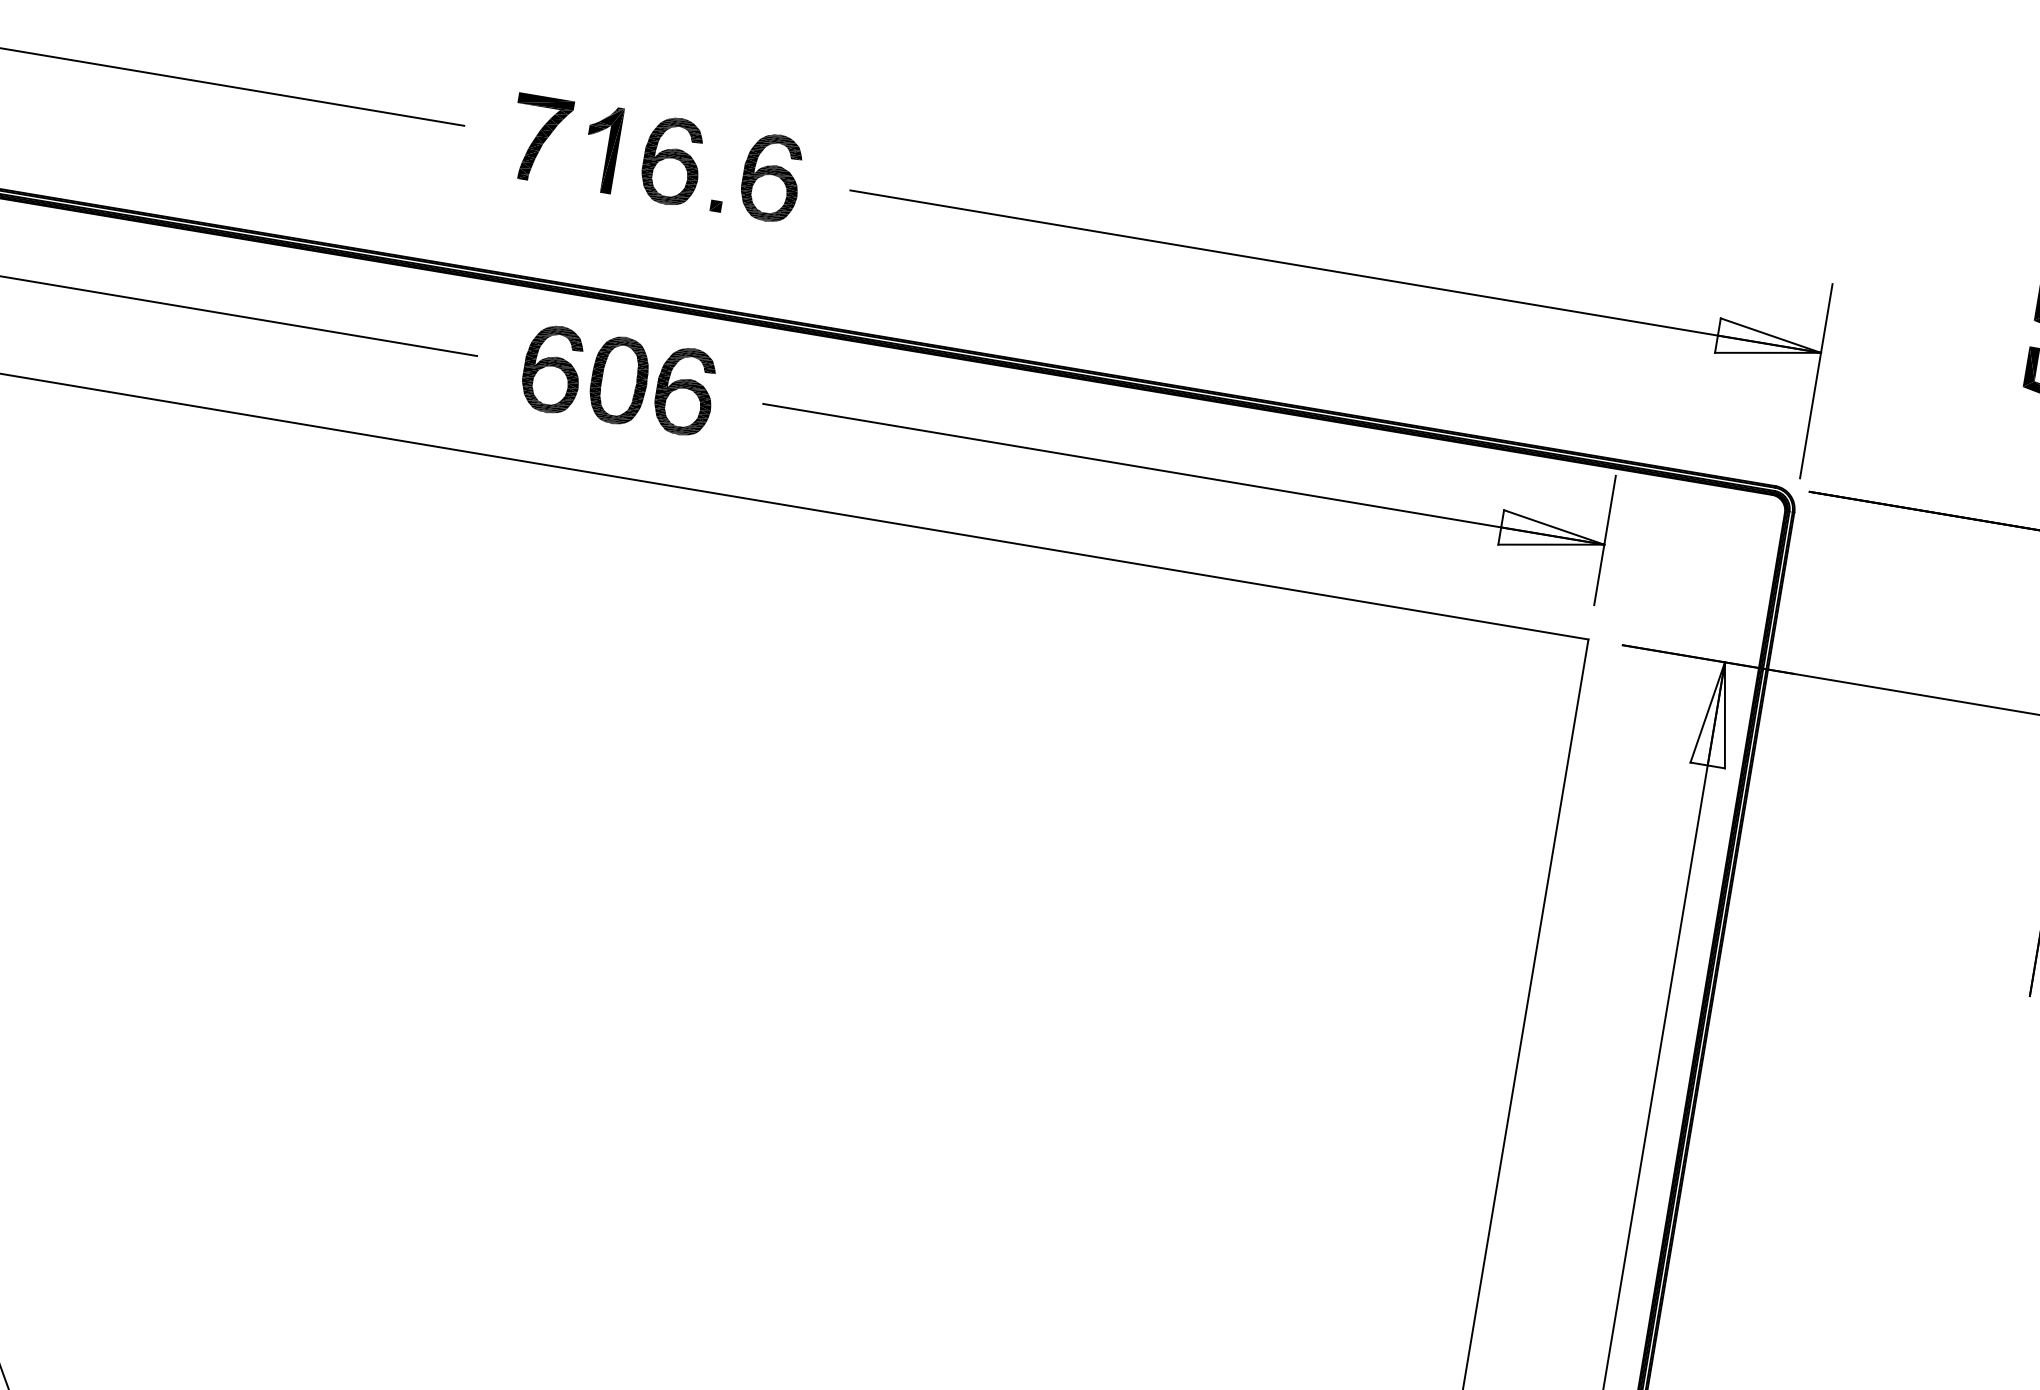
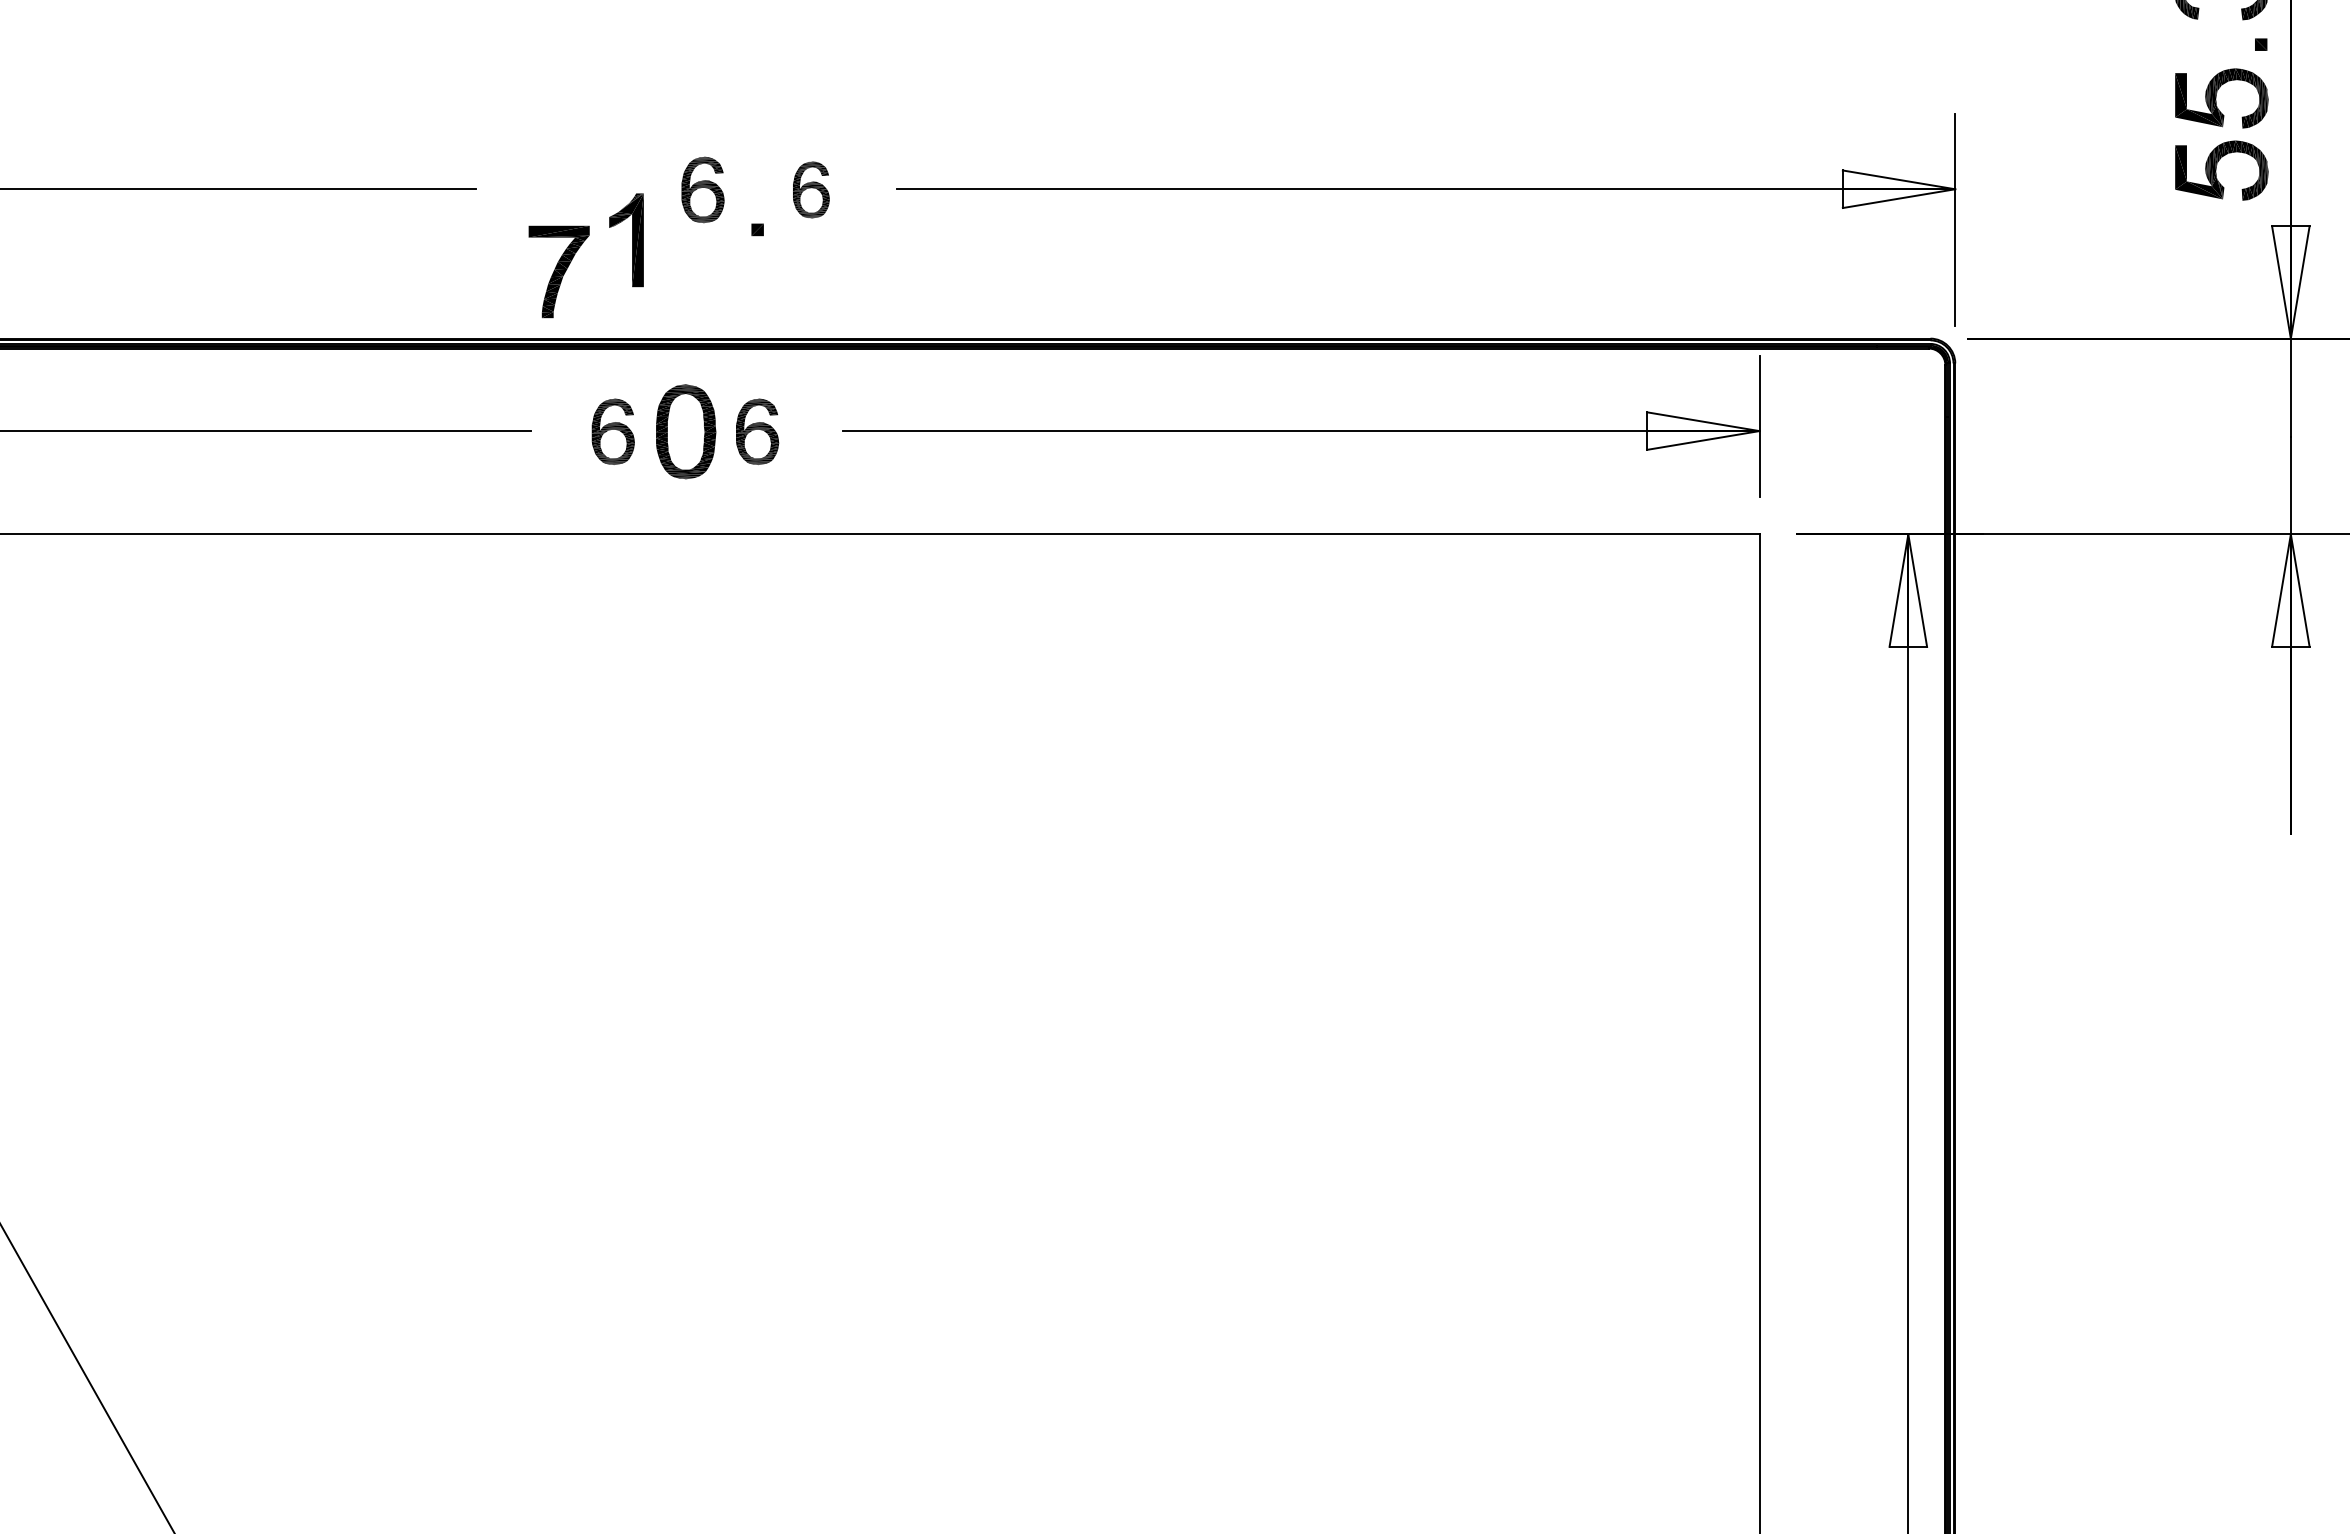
part: (539, 138) -> (558, 271), moved
part: (601, 149) -> (626, 240), moved
part: (671, 160) -> (702, 189), size x0.7
part: (771, 177) -> (811, 189), size x0.6
part: (552, 369) -> (613, 431), size x0.7
part: (684, 391) -> (757, 431), size x0.7

